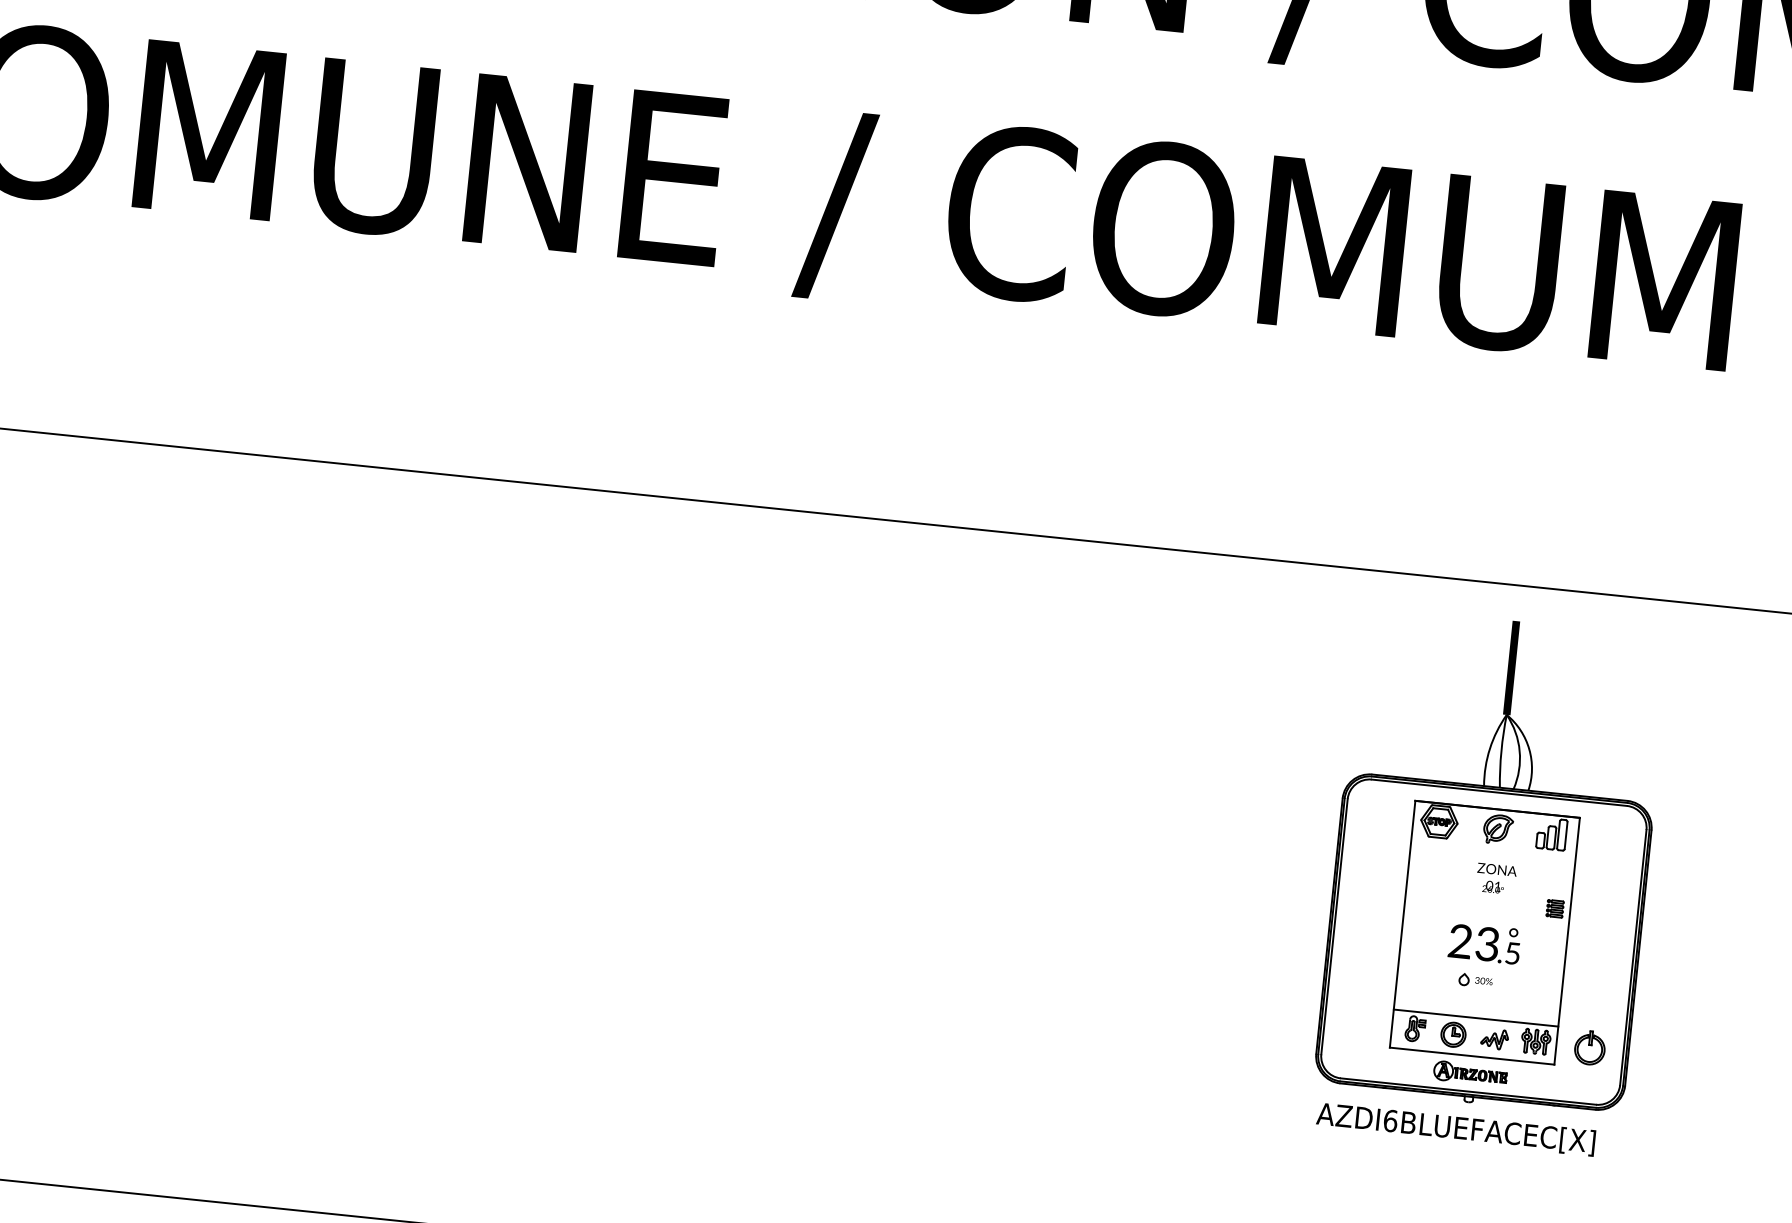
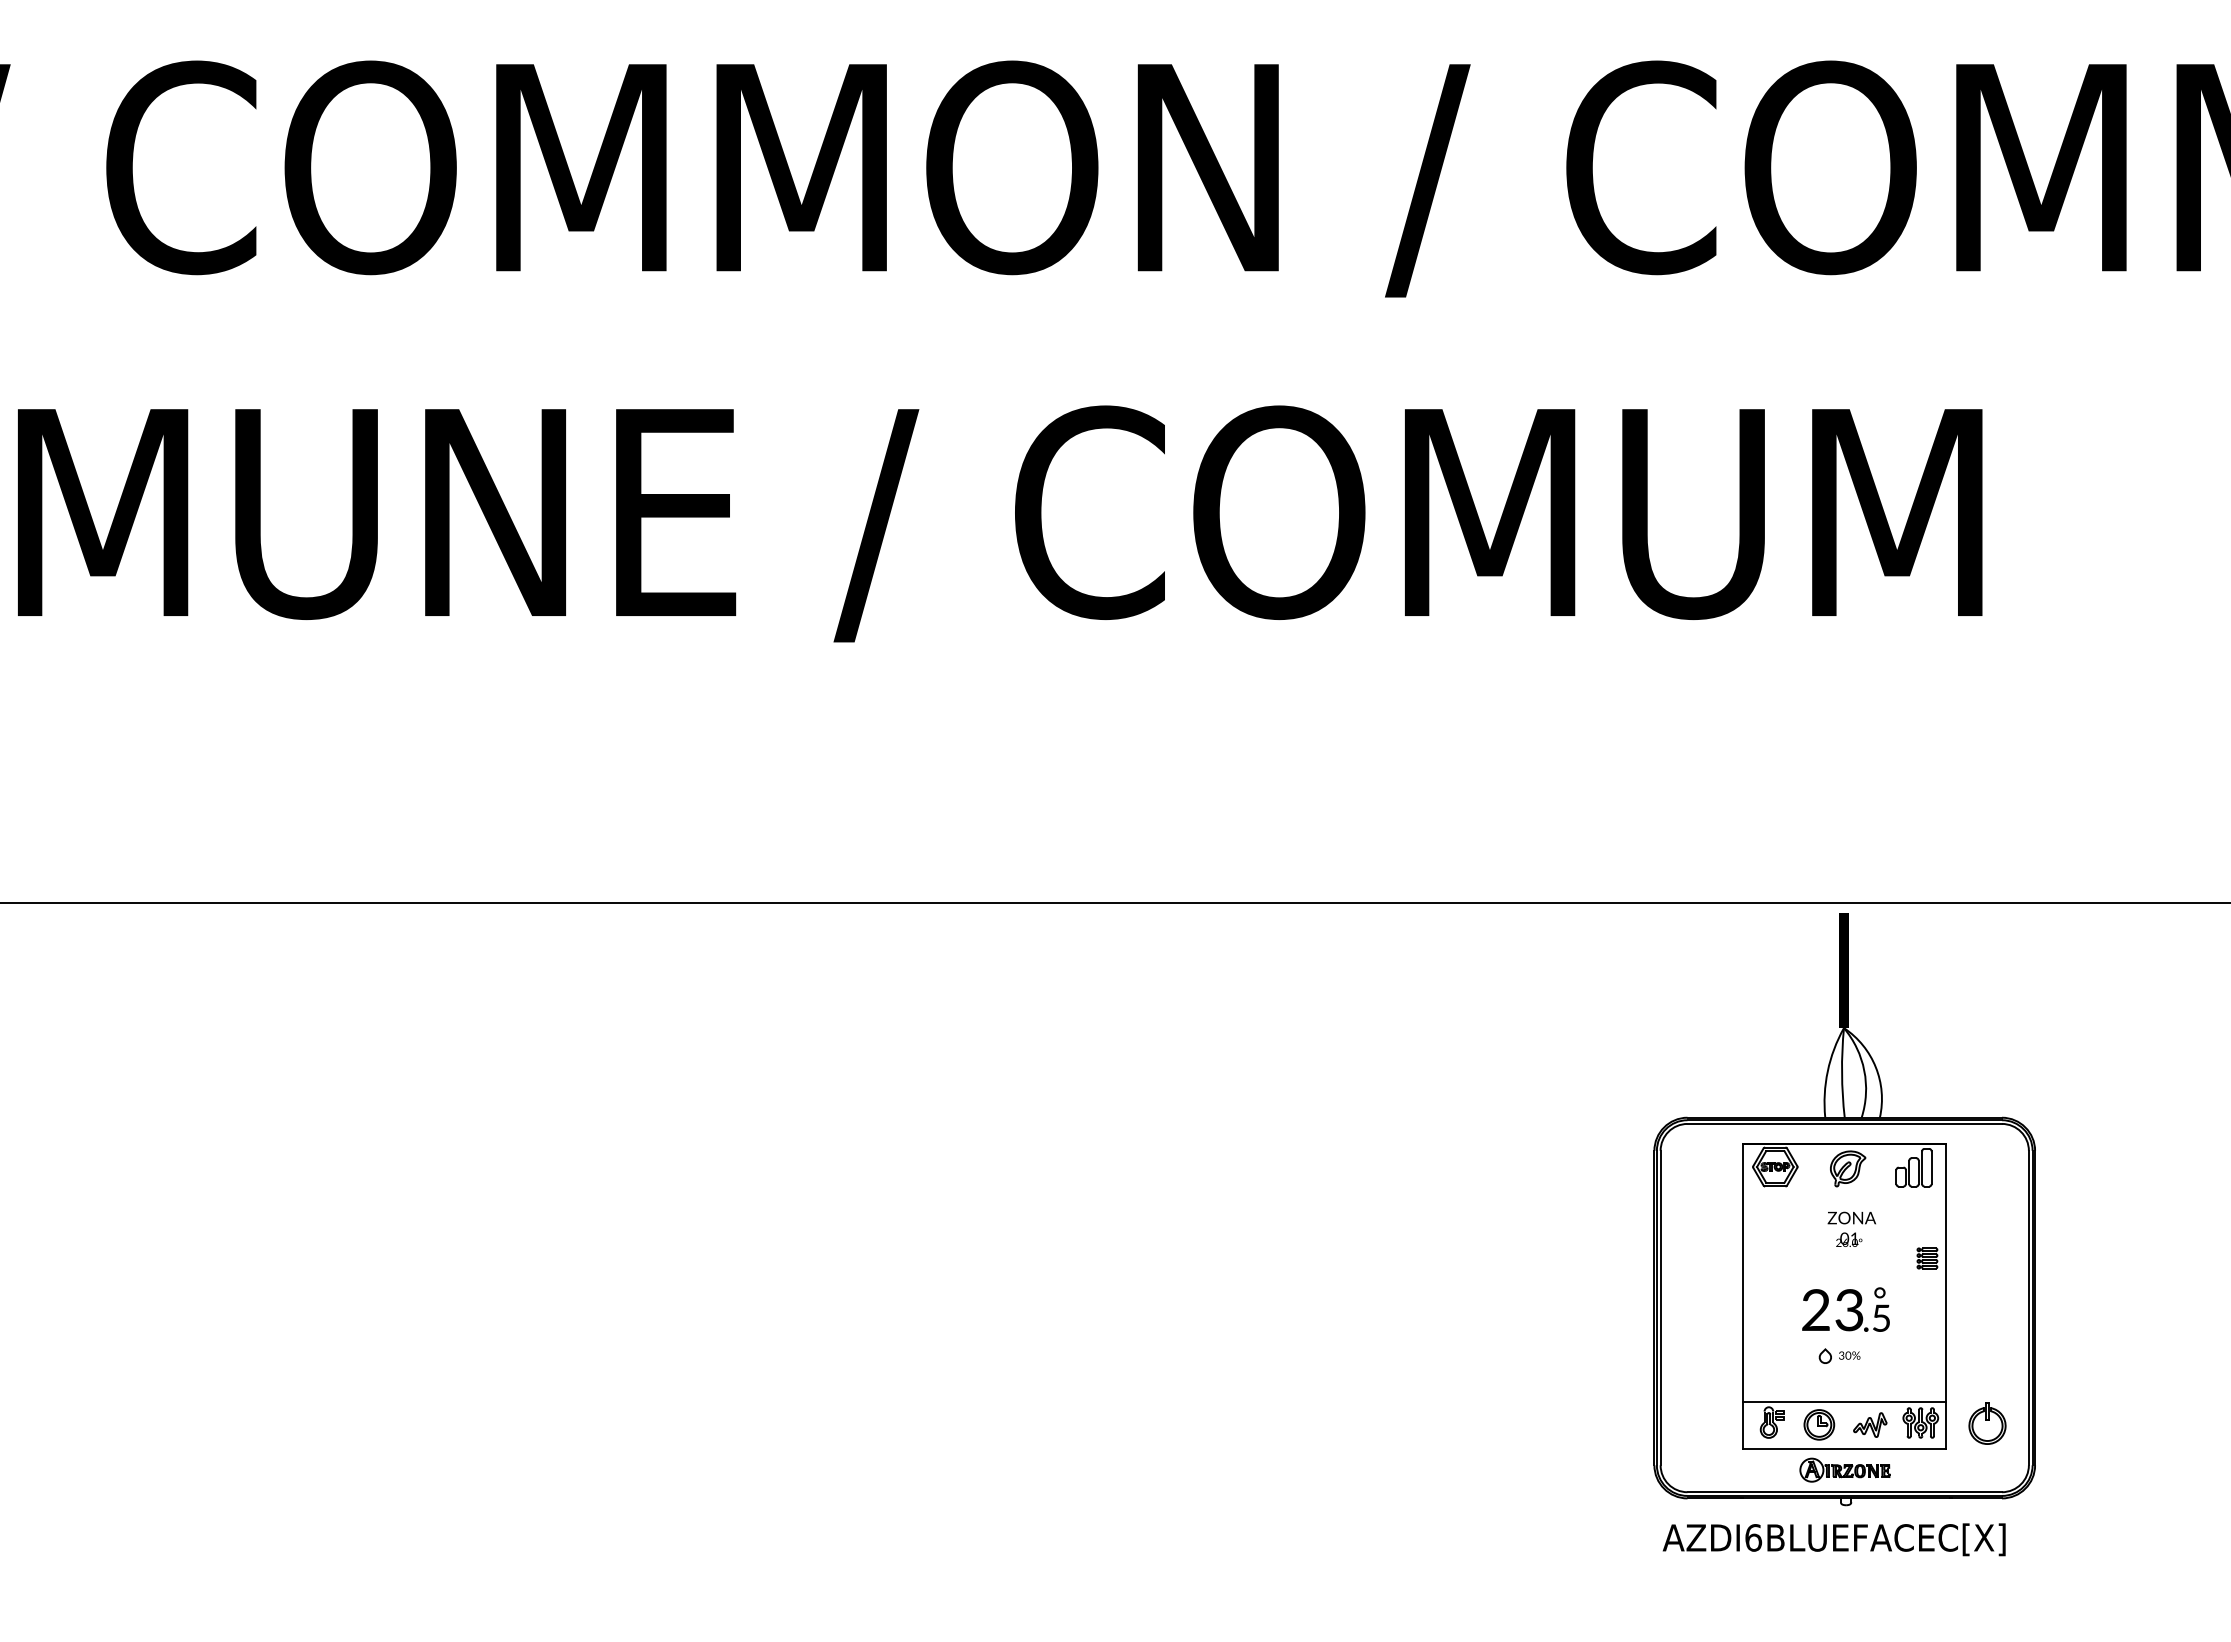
part: (1489, 882) -> (1844, 1234), moved

